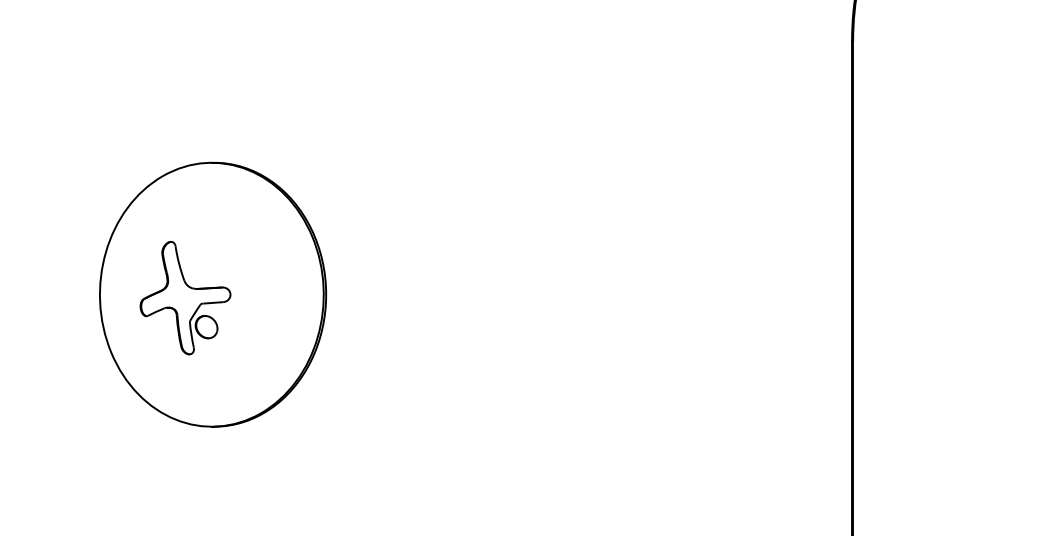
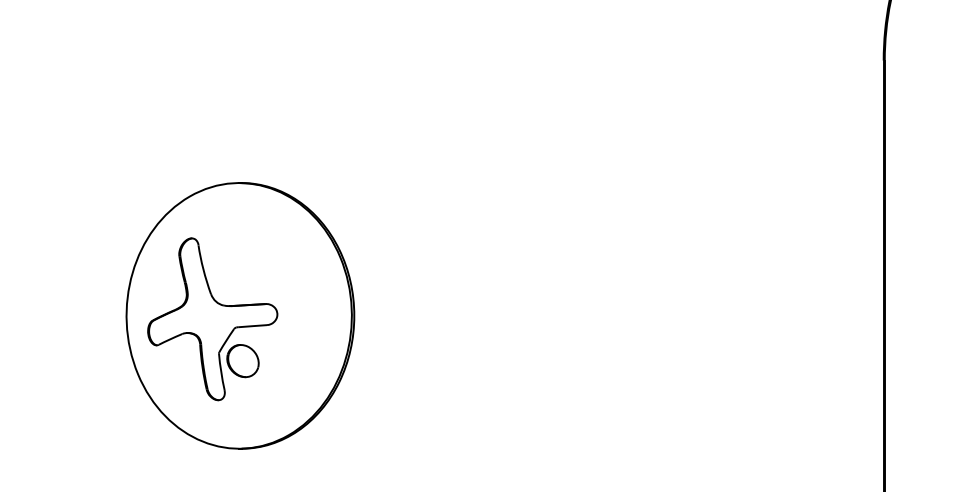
part: (185, 297) -> (212, 318), size x1.43

